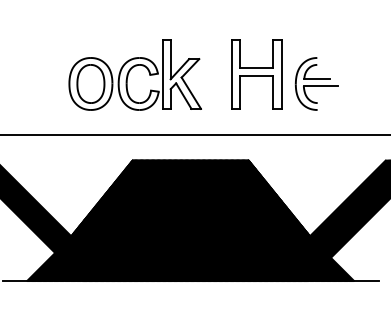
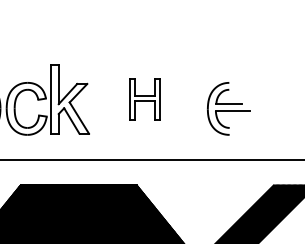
part: (256, 74) -> (144, 99), size x0.6
part: (316, 83) -> (228, 108), moved

